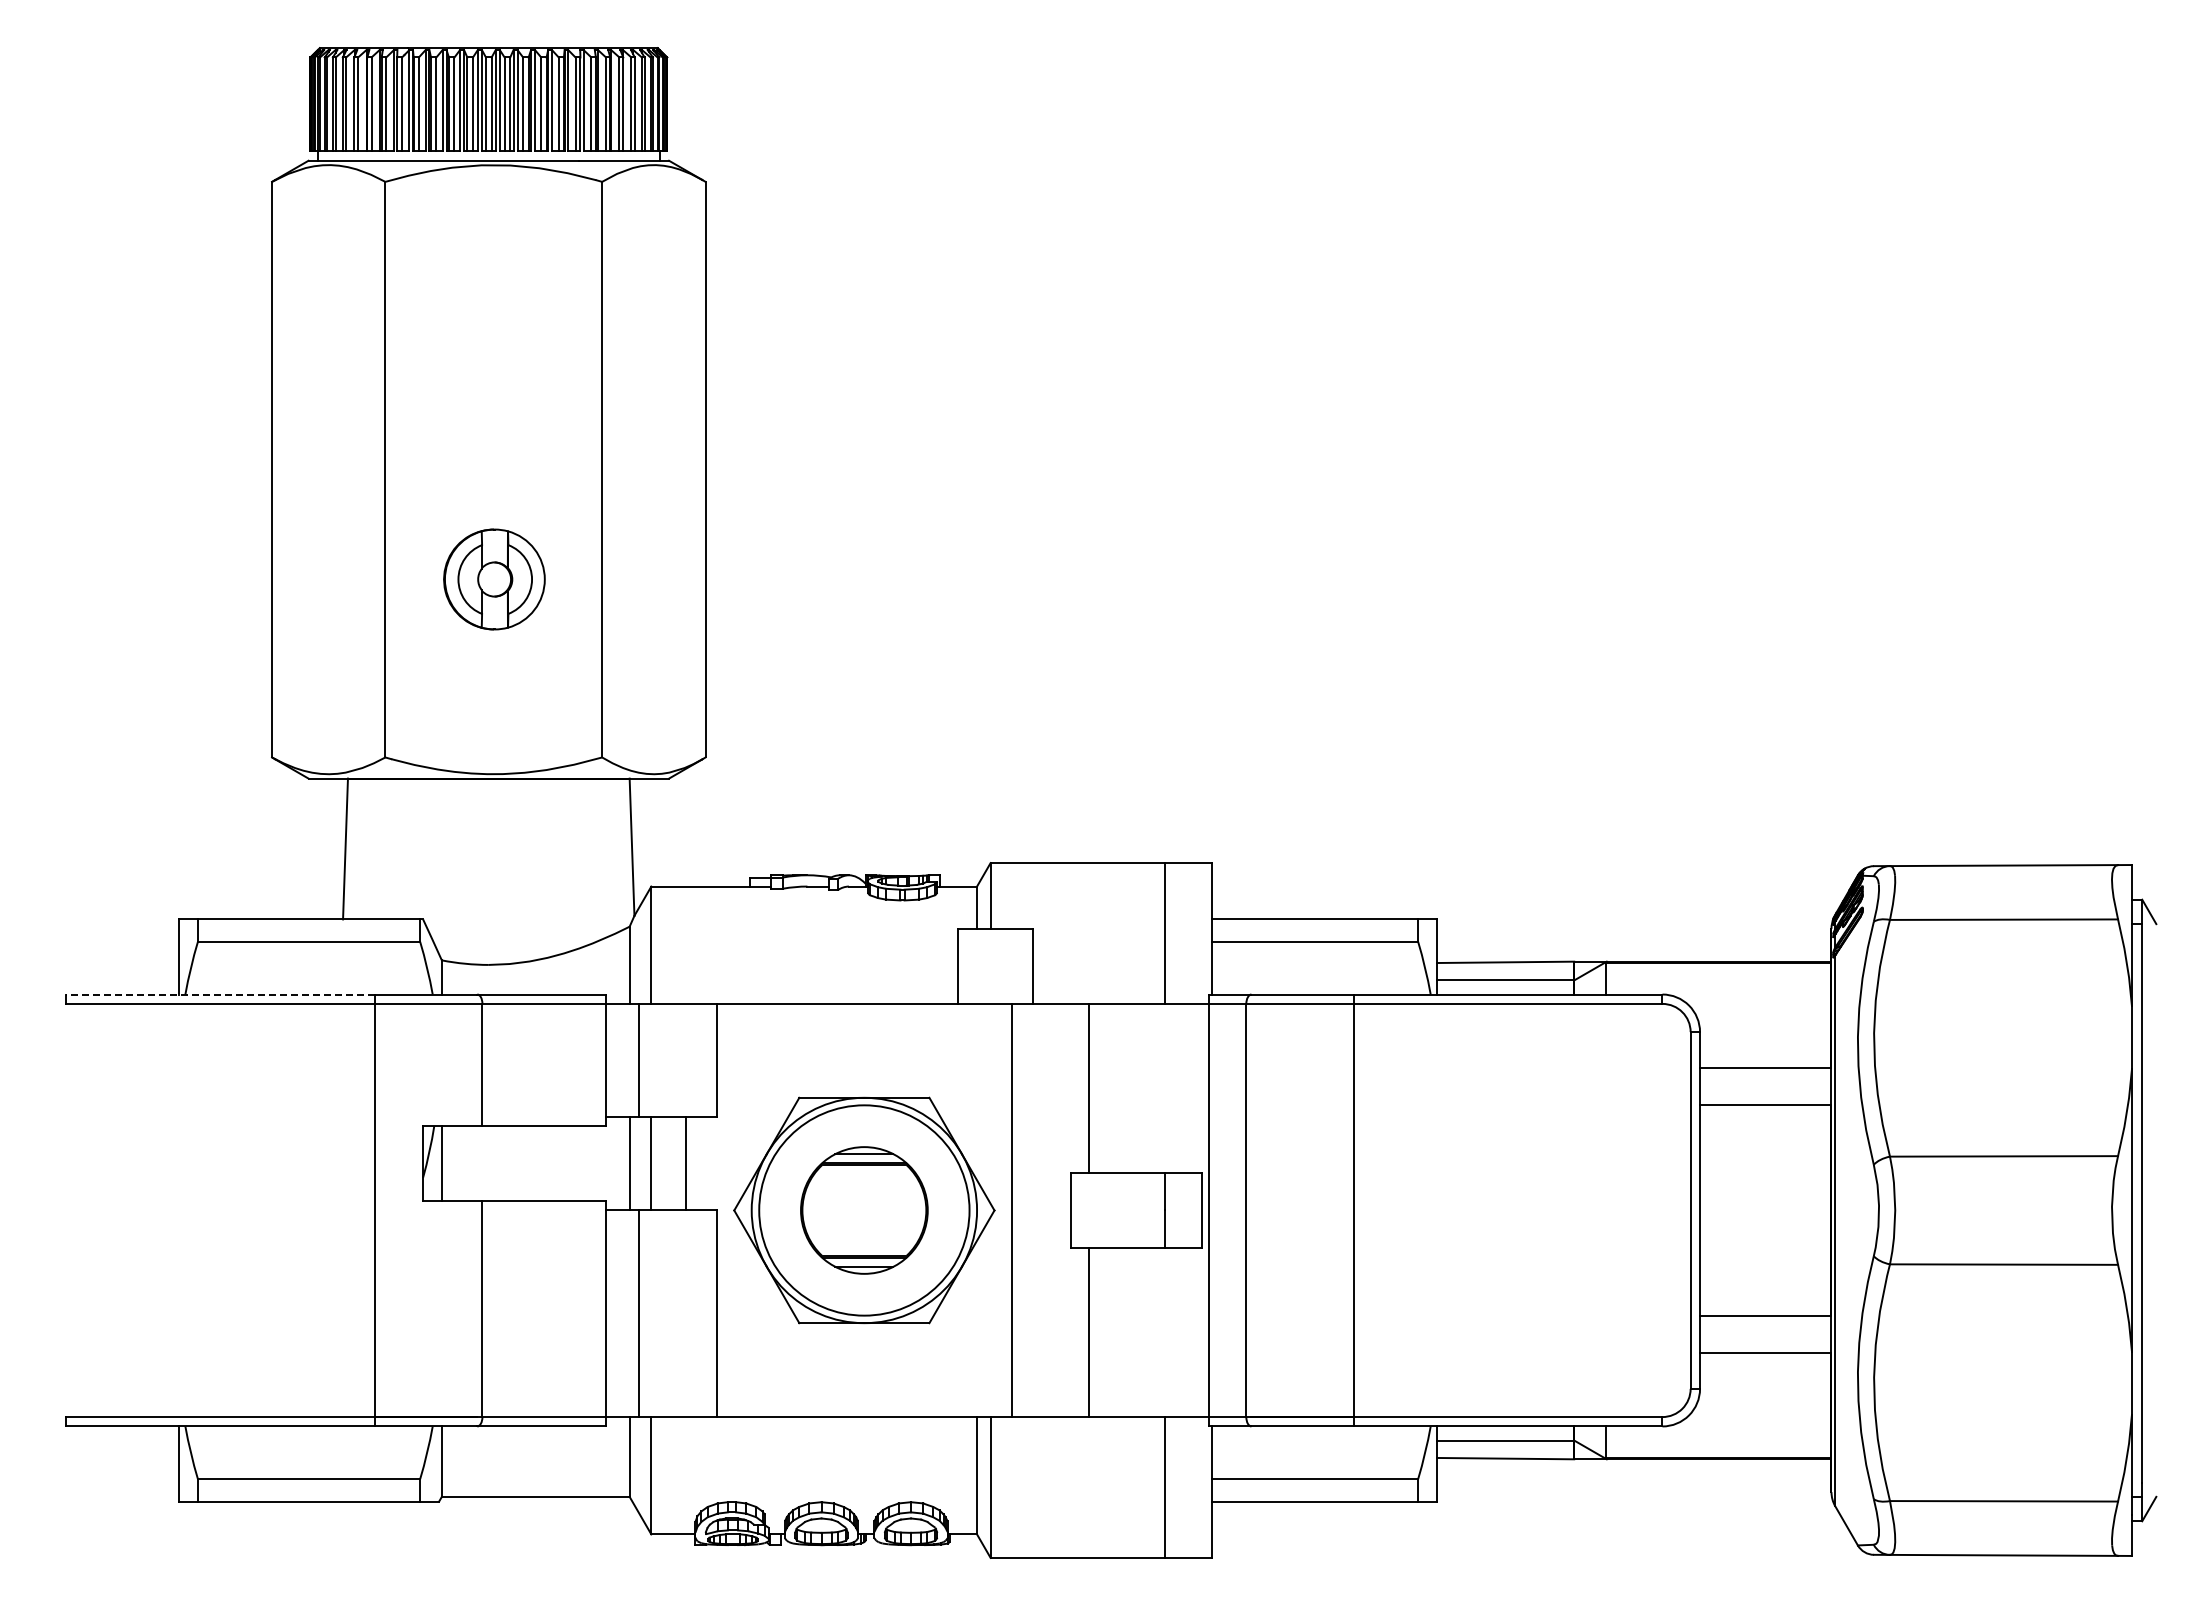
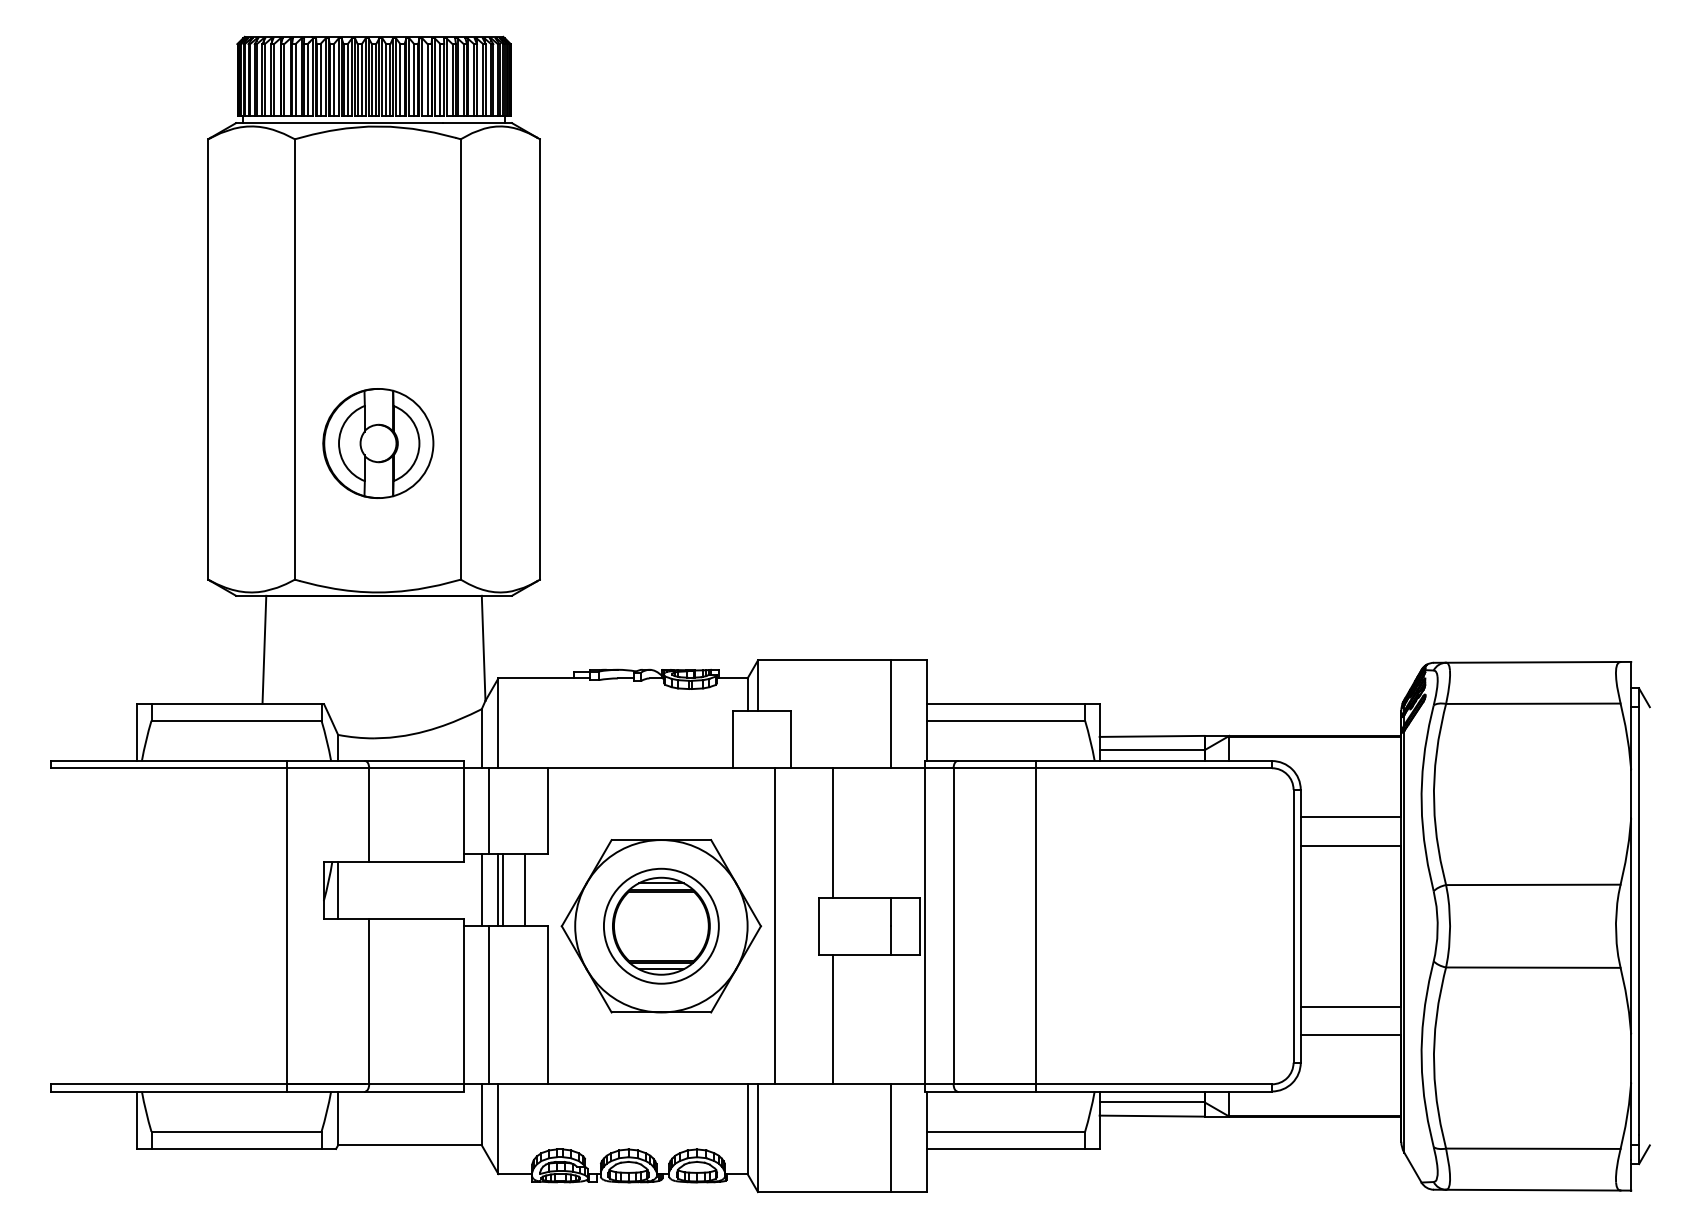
part: (494, 579) -> (378, 443), size x1.43
line: (219, 994) -> (168, 761), dashed -> solid
line: (657, 1163) -> (503, 890), added
circle: (864, 1210) -> (661, 926), size x0.71

